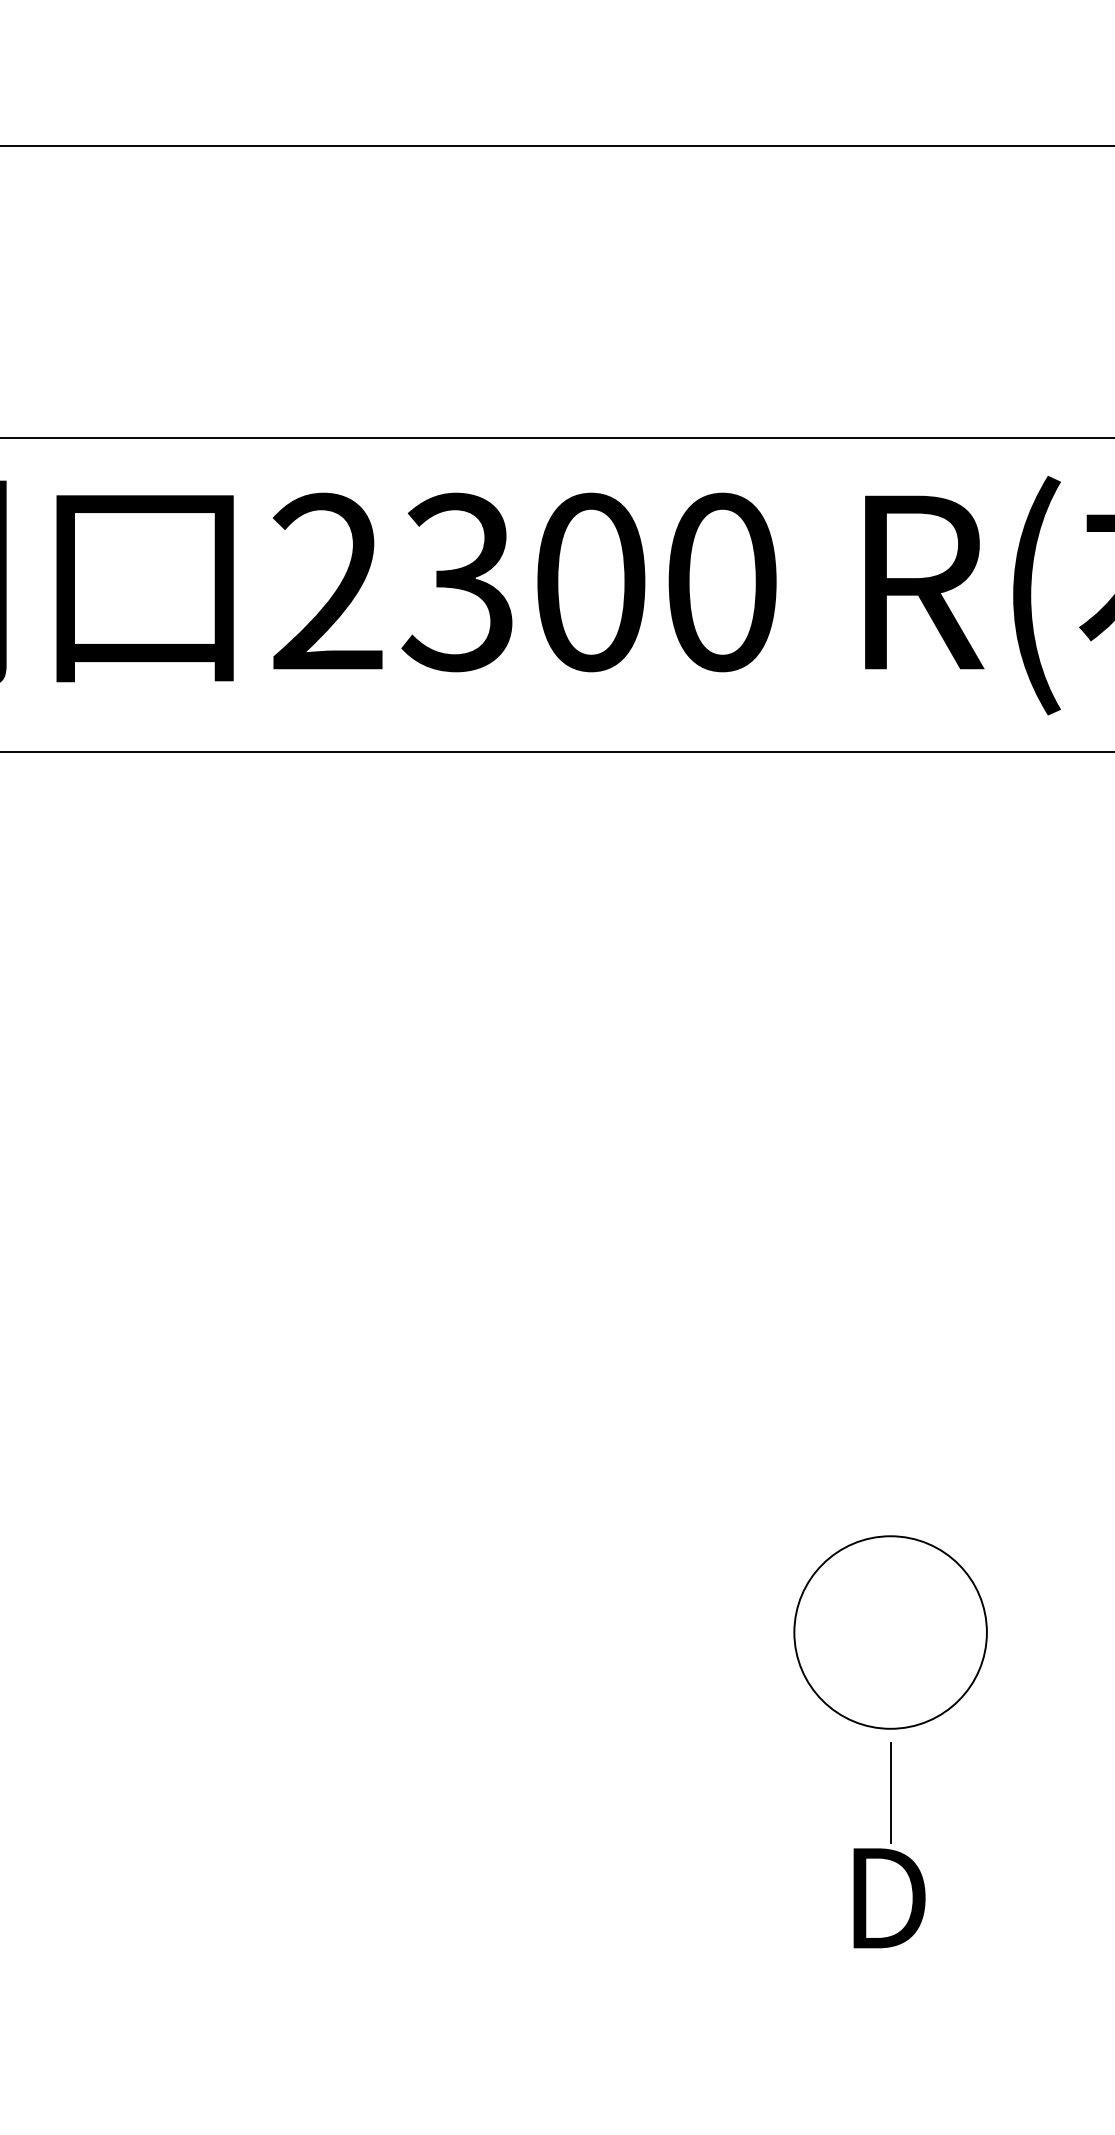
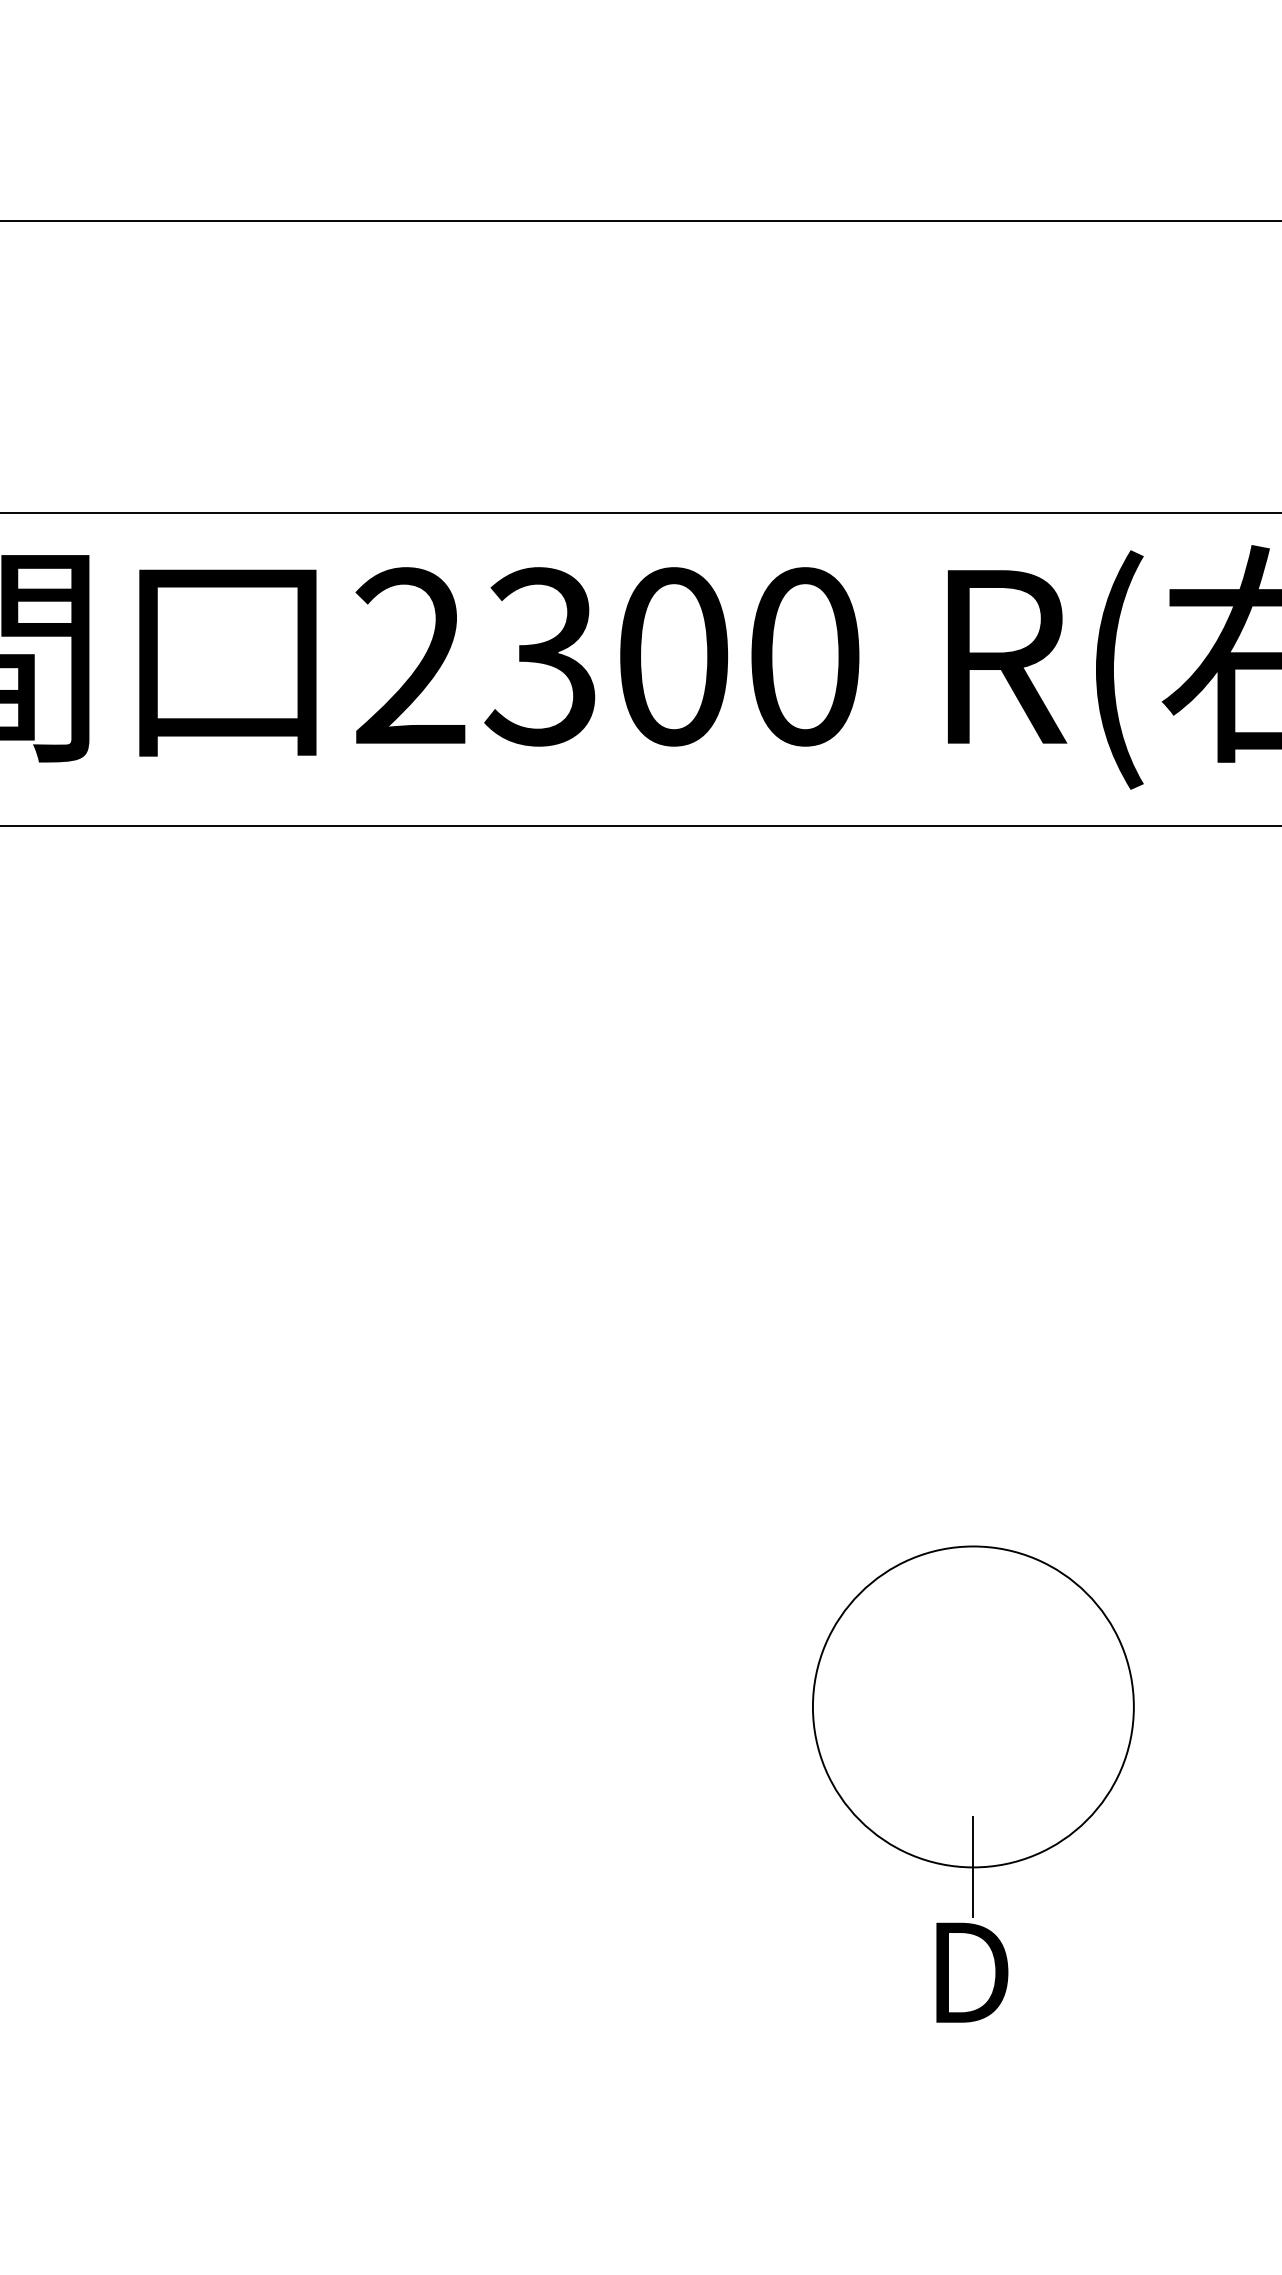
circle: (889, 1632) -> (972, 1706), size x1.67

